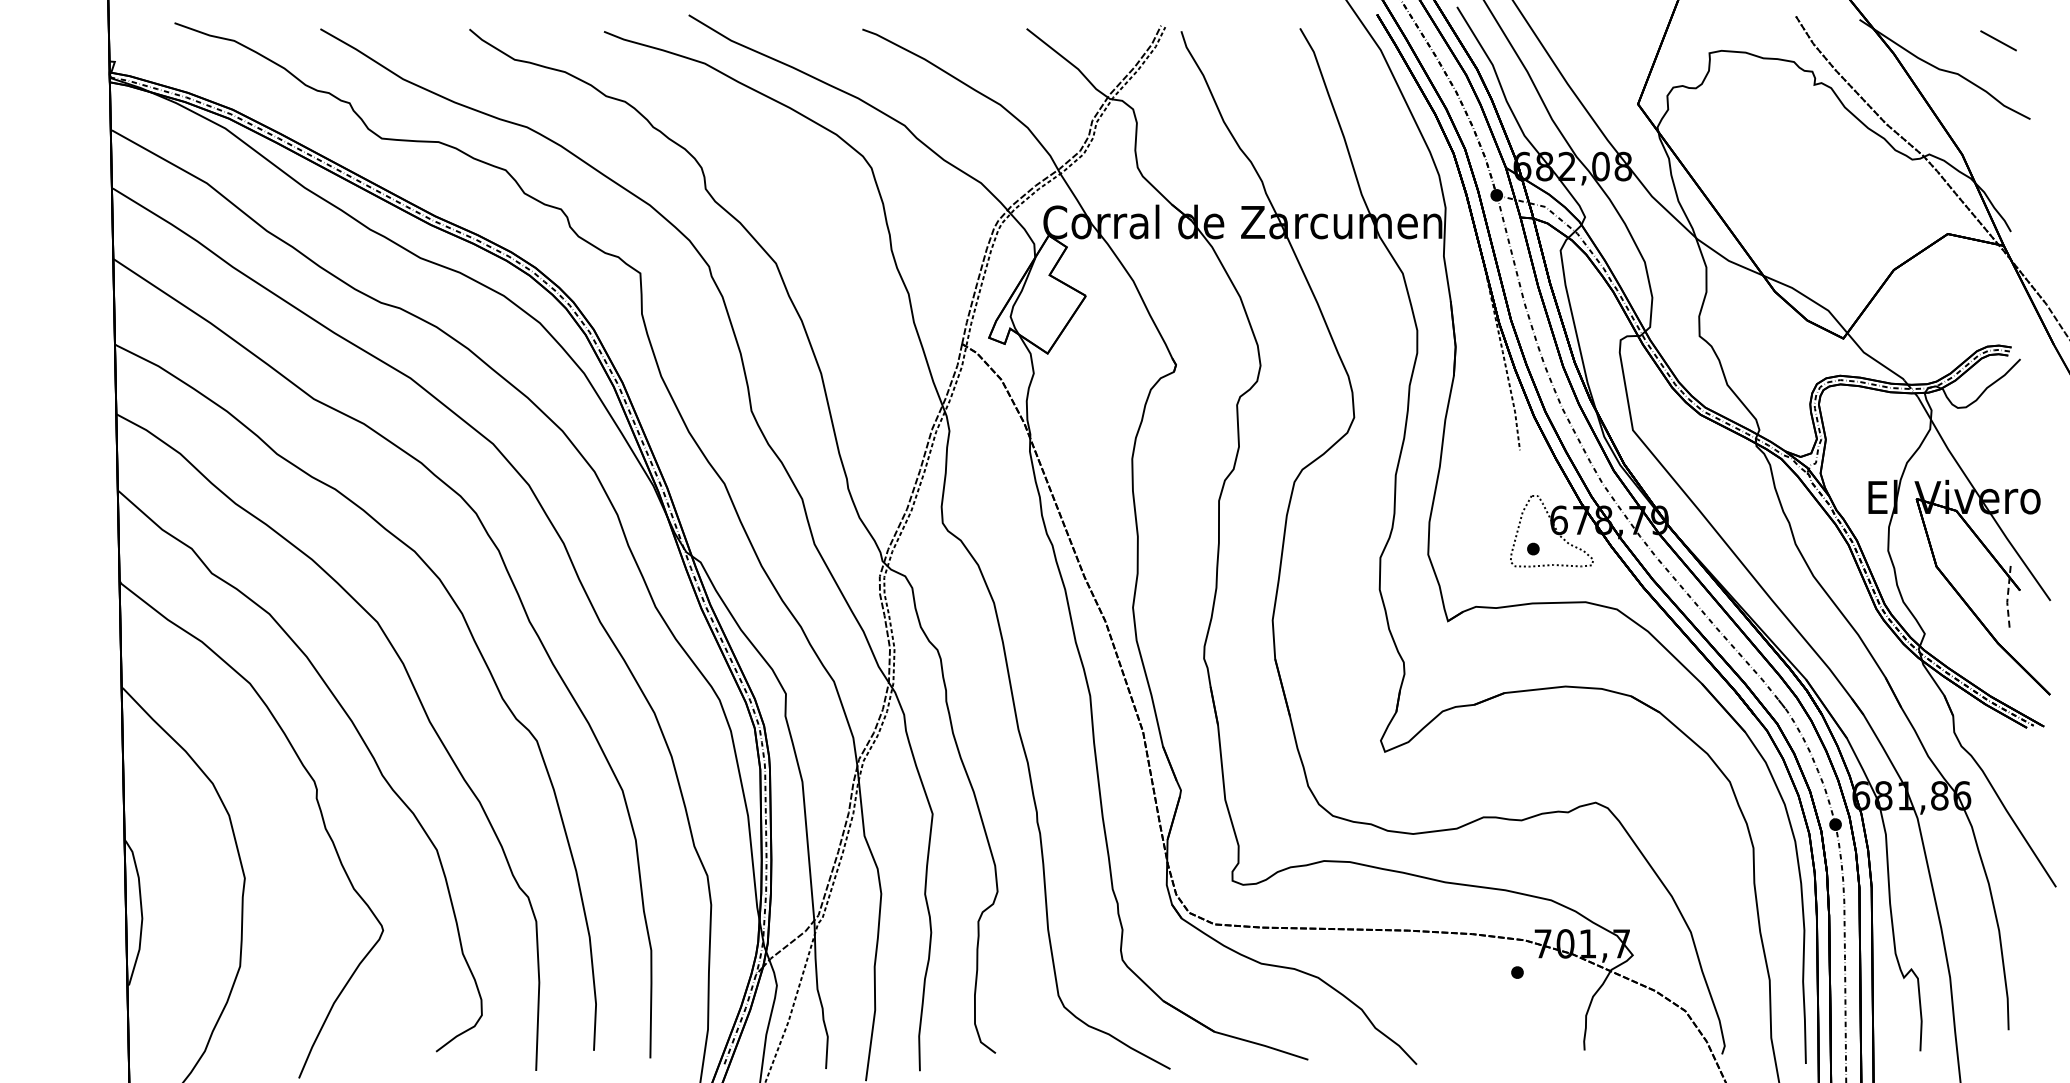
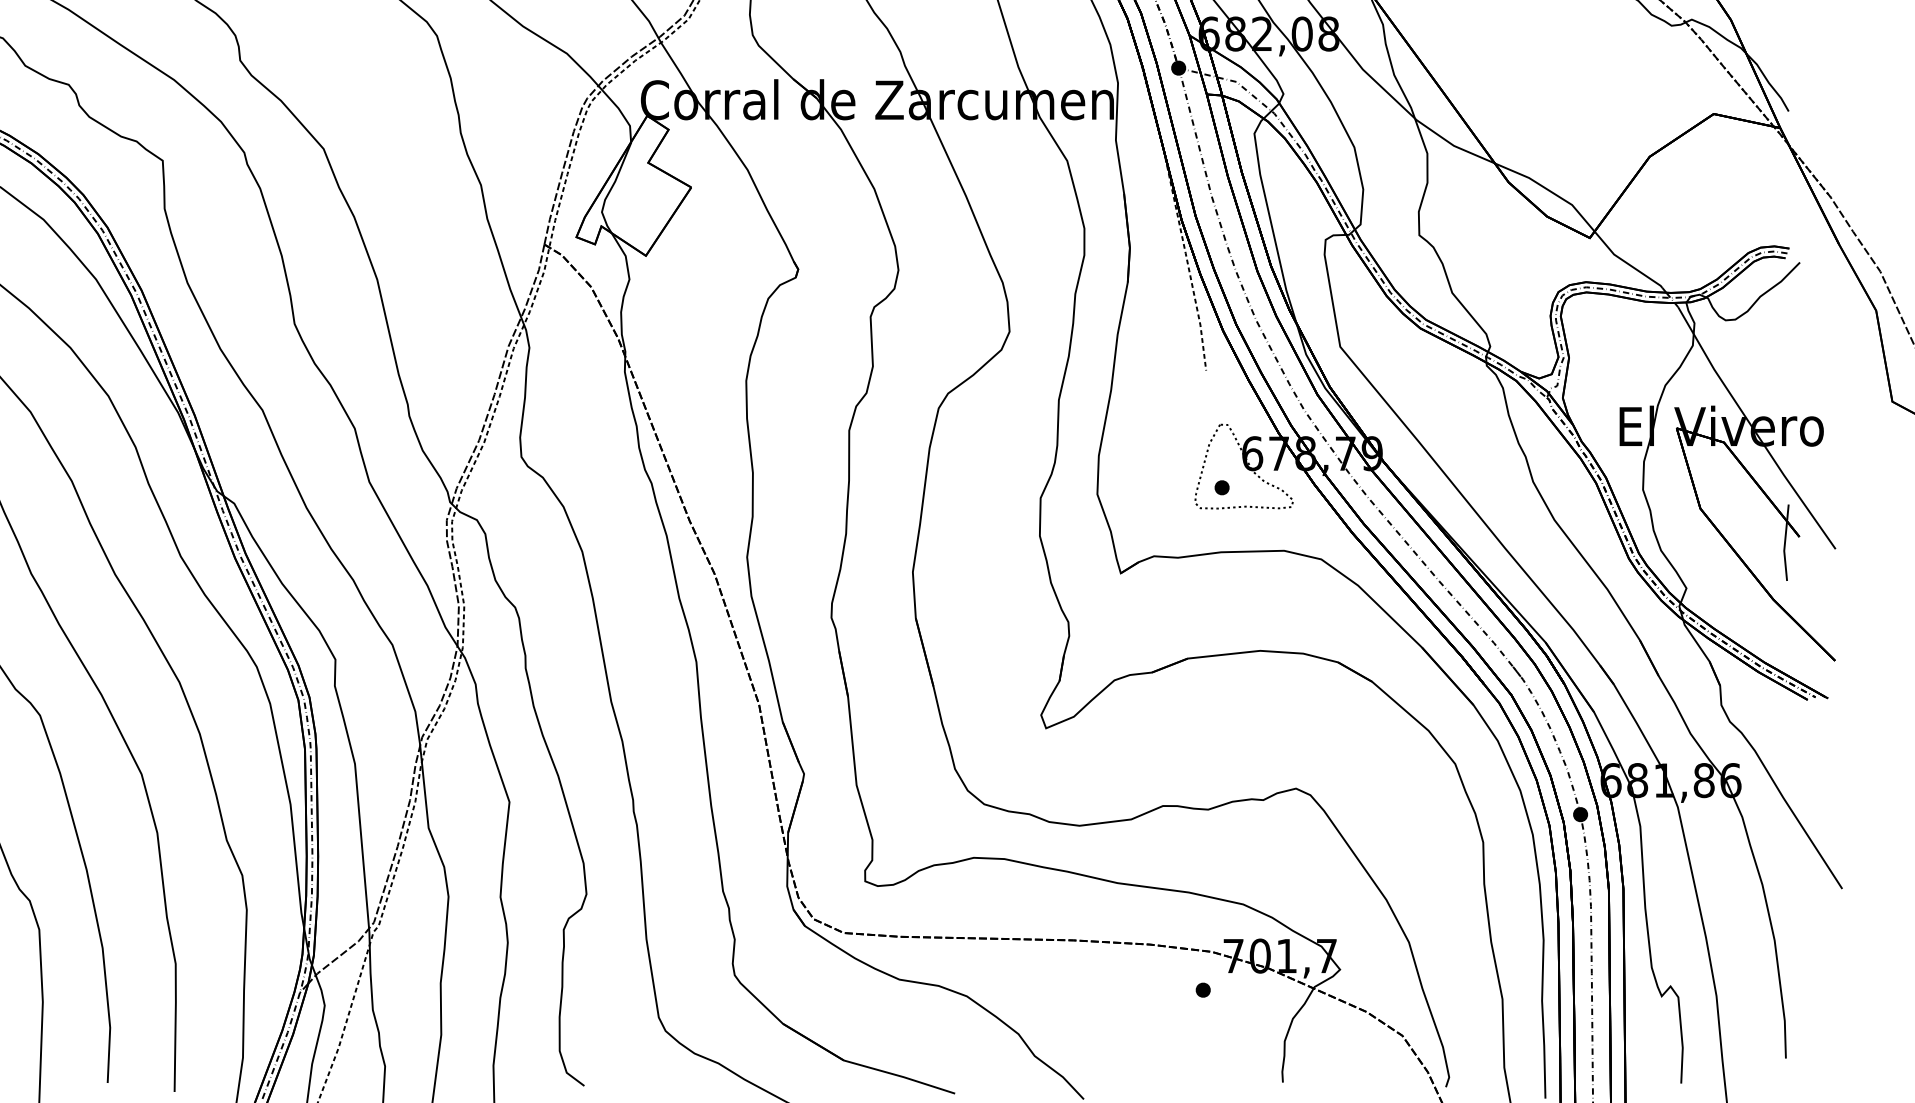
line: (2007, 595) -> (1784, 542), dashed -> solid

